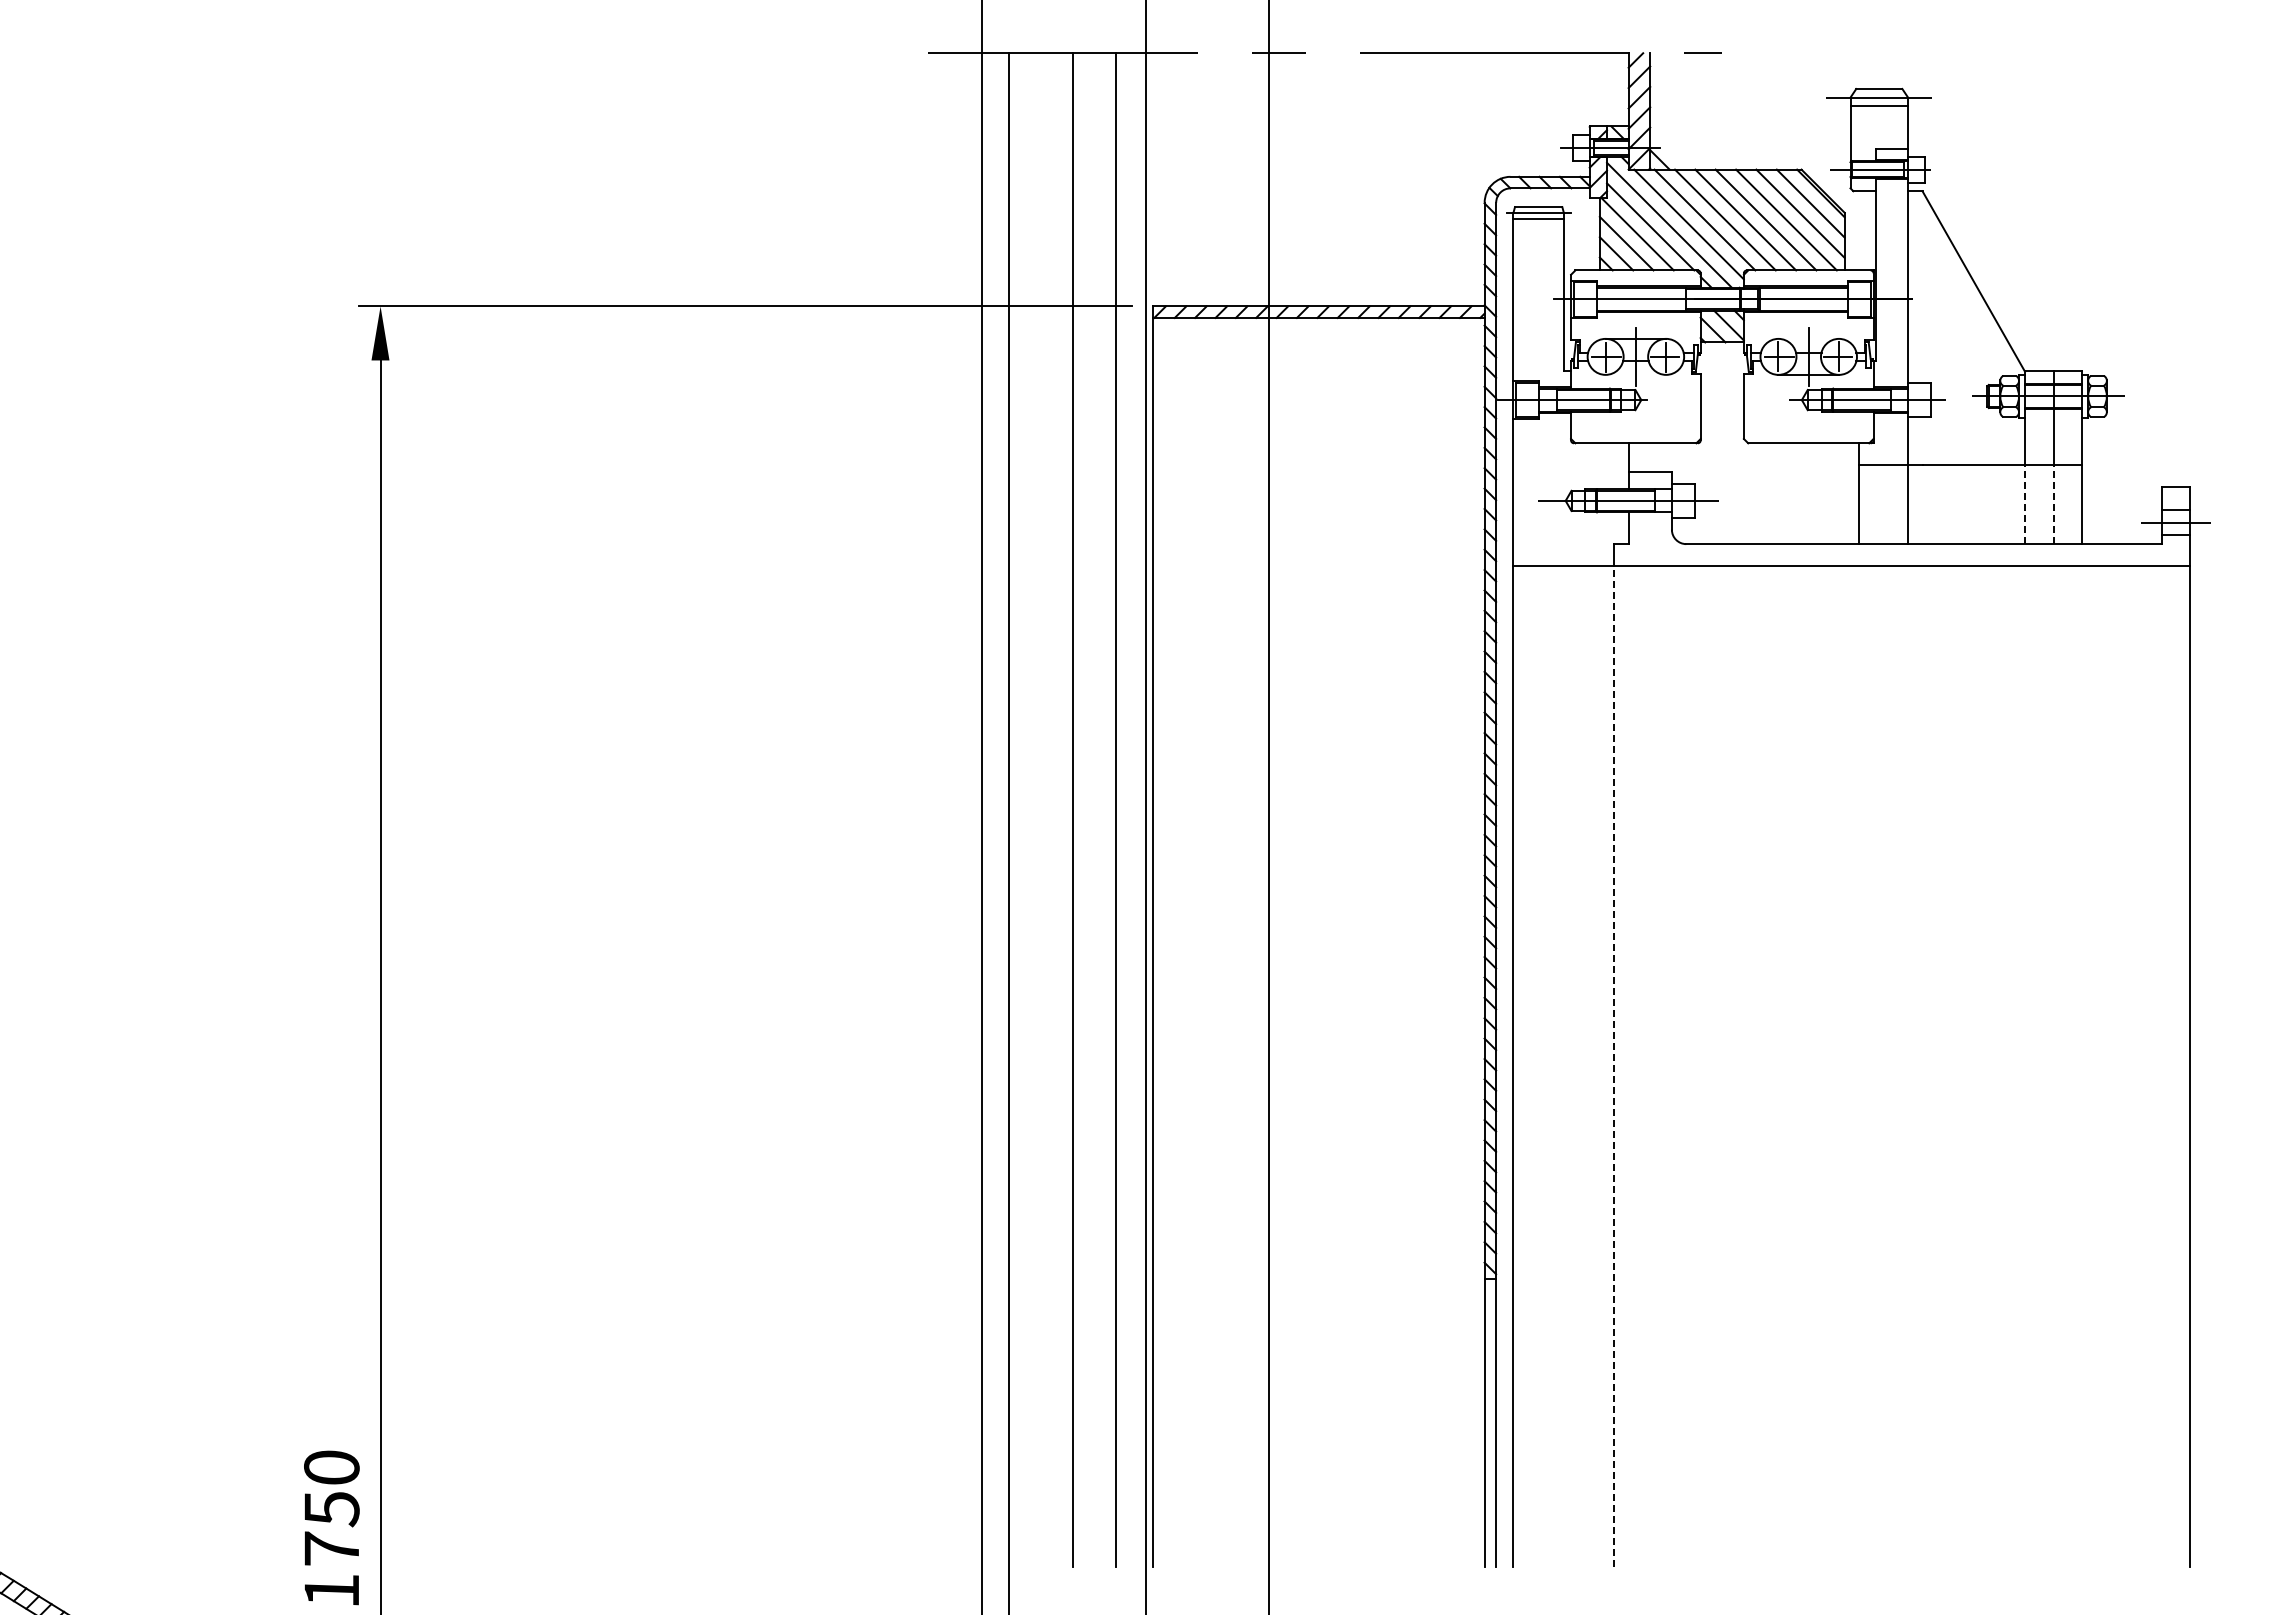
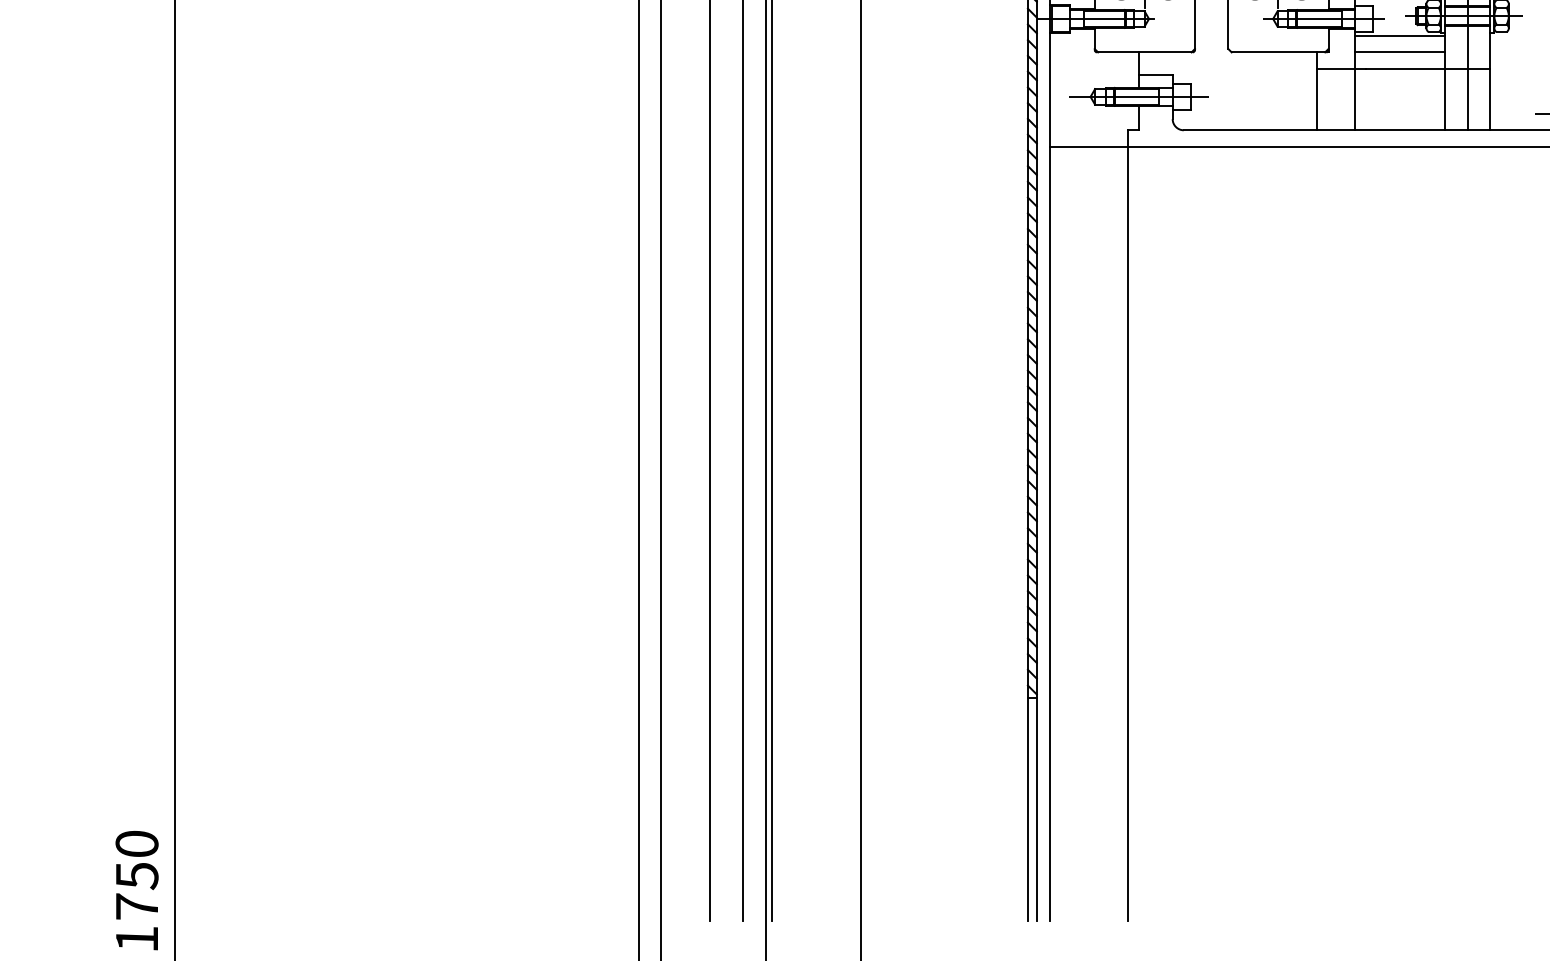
line: (1966, 421) -> (1400, 35), added
line: (1966, 443) -> (1400, 52), added
line: (2024, 504) -> (1445, 99), dashed -> solid
line: (2053, 504) -> (1467, 99), dashed -> solid
line: (1614, 1066) -> (1128, 533), dashed -> solid

